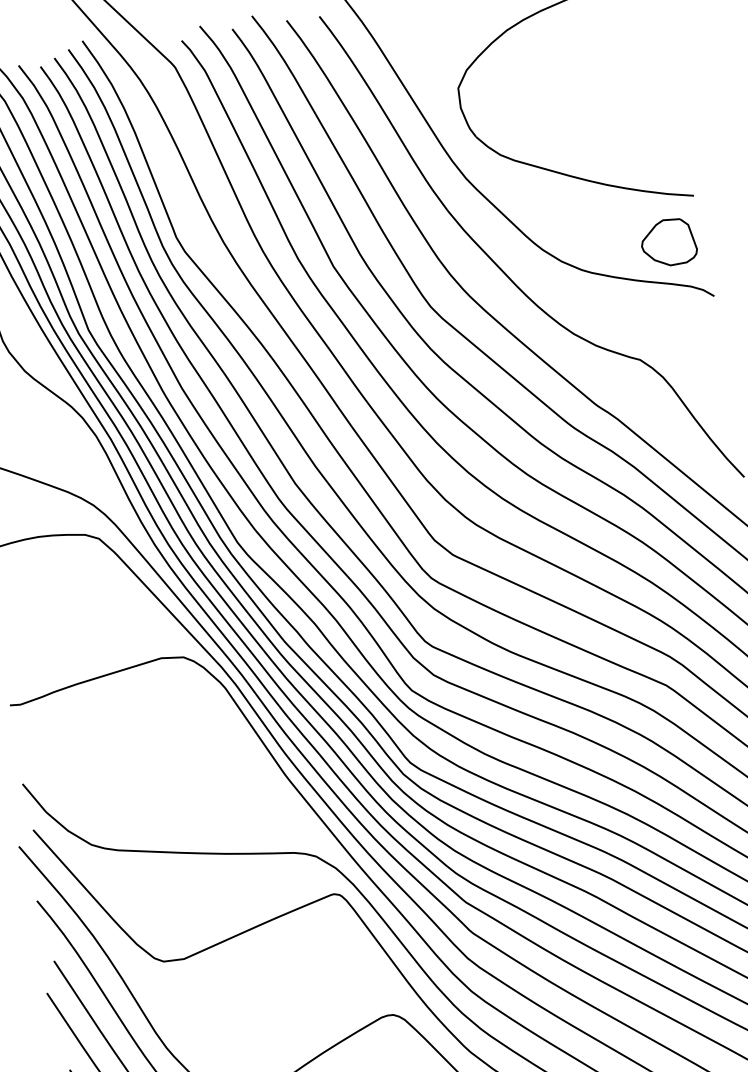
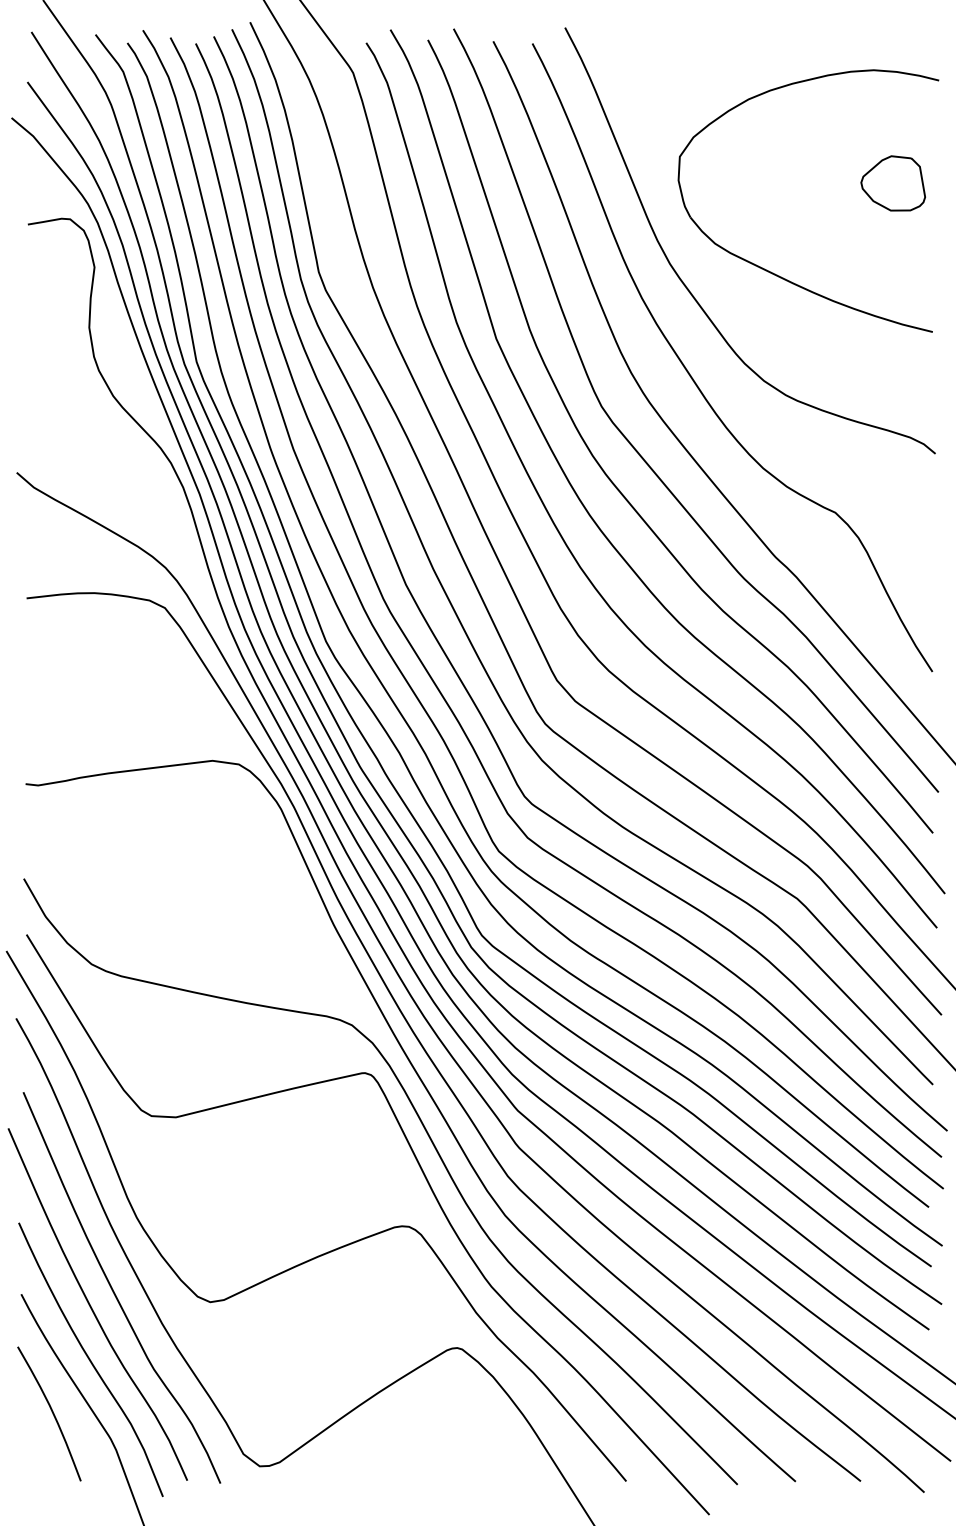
part: (667, 242) -> (892, 183), moved

